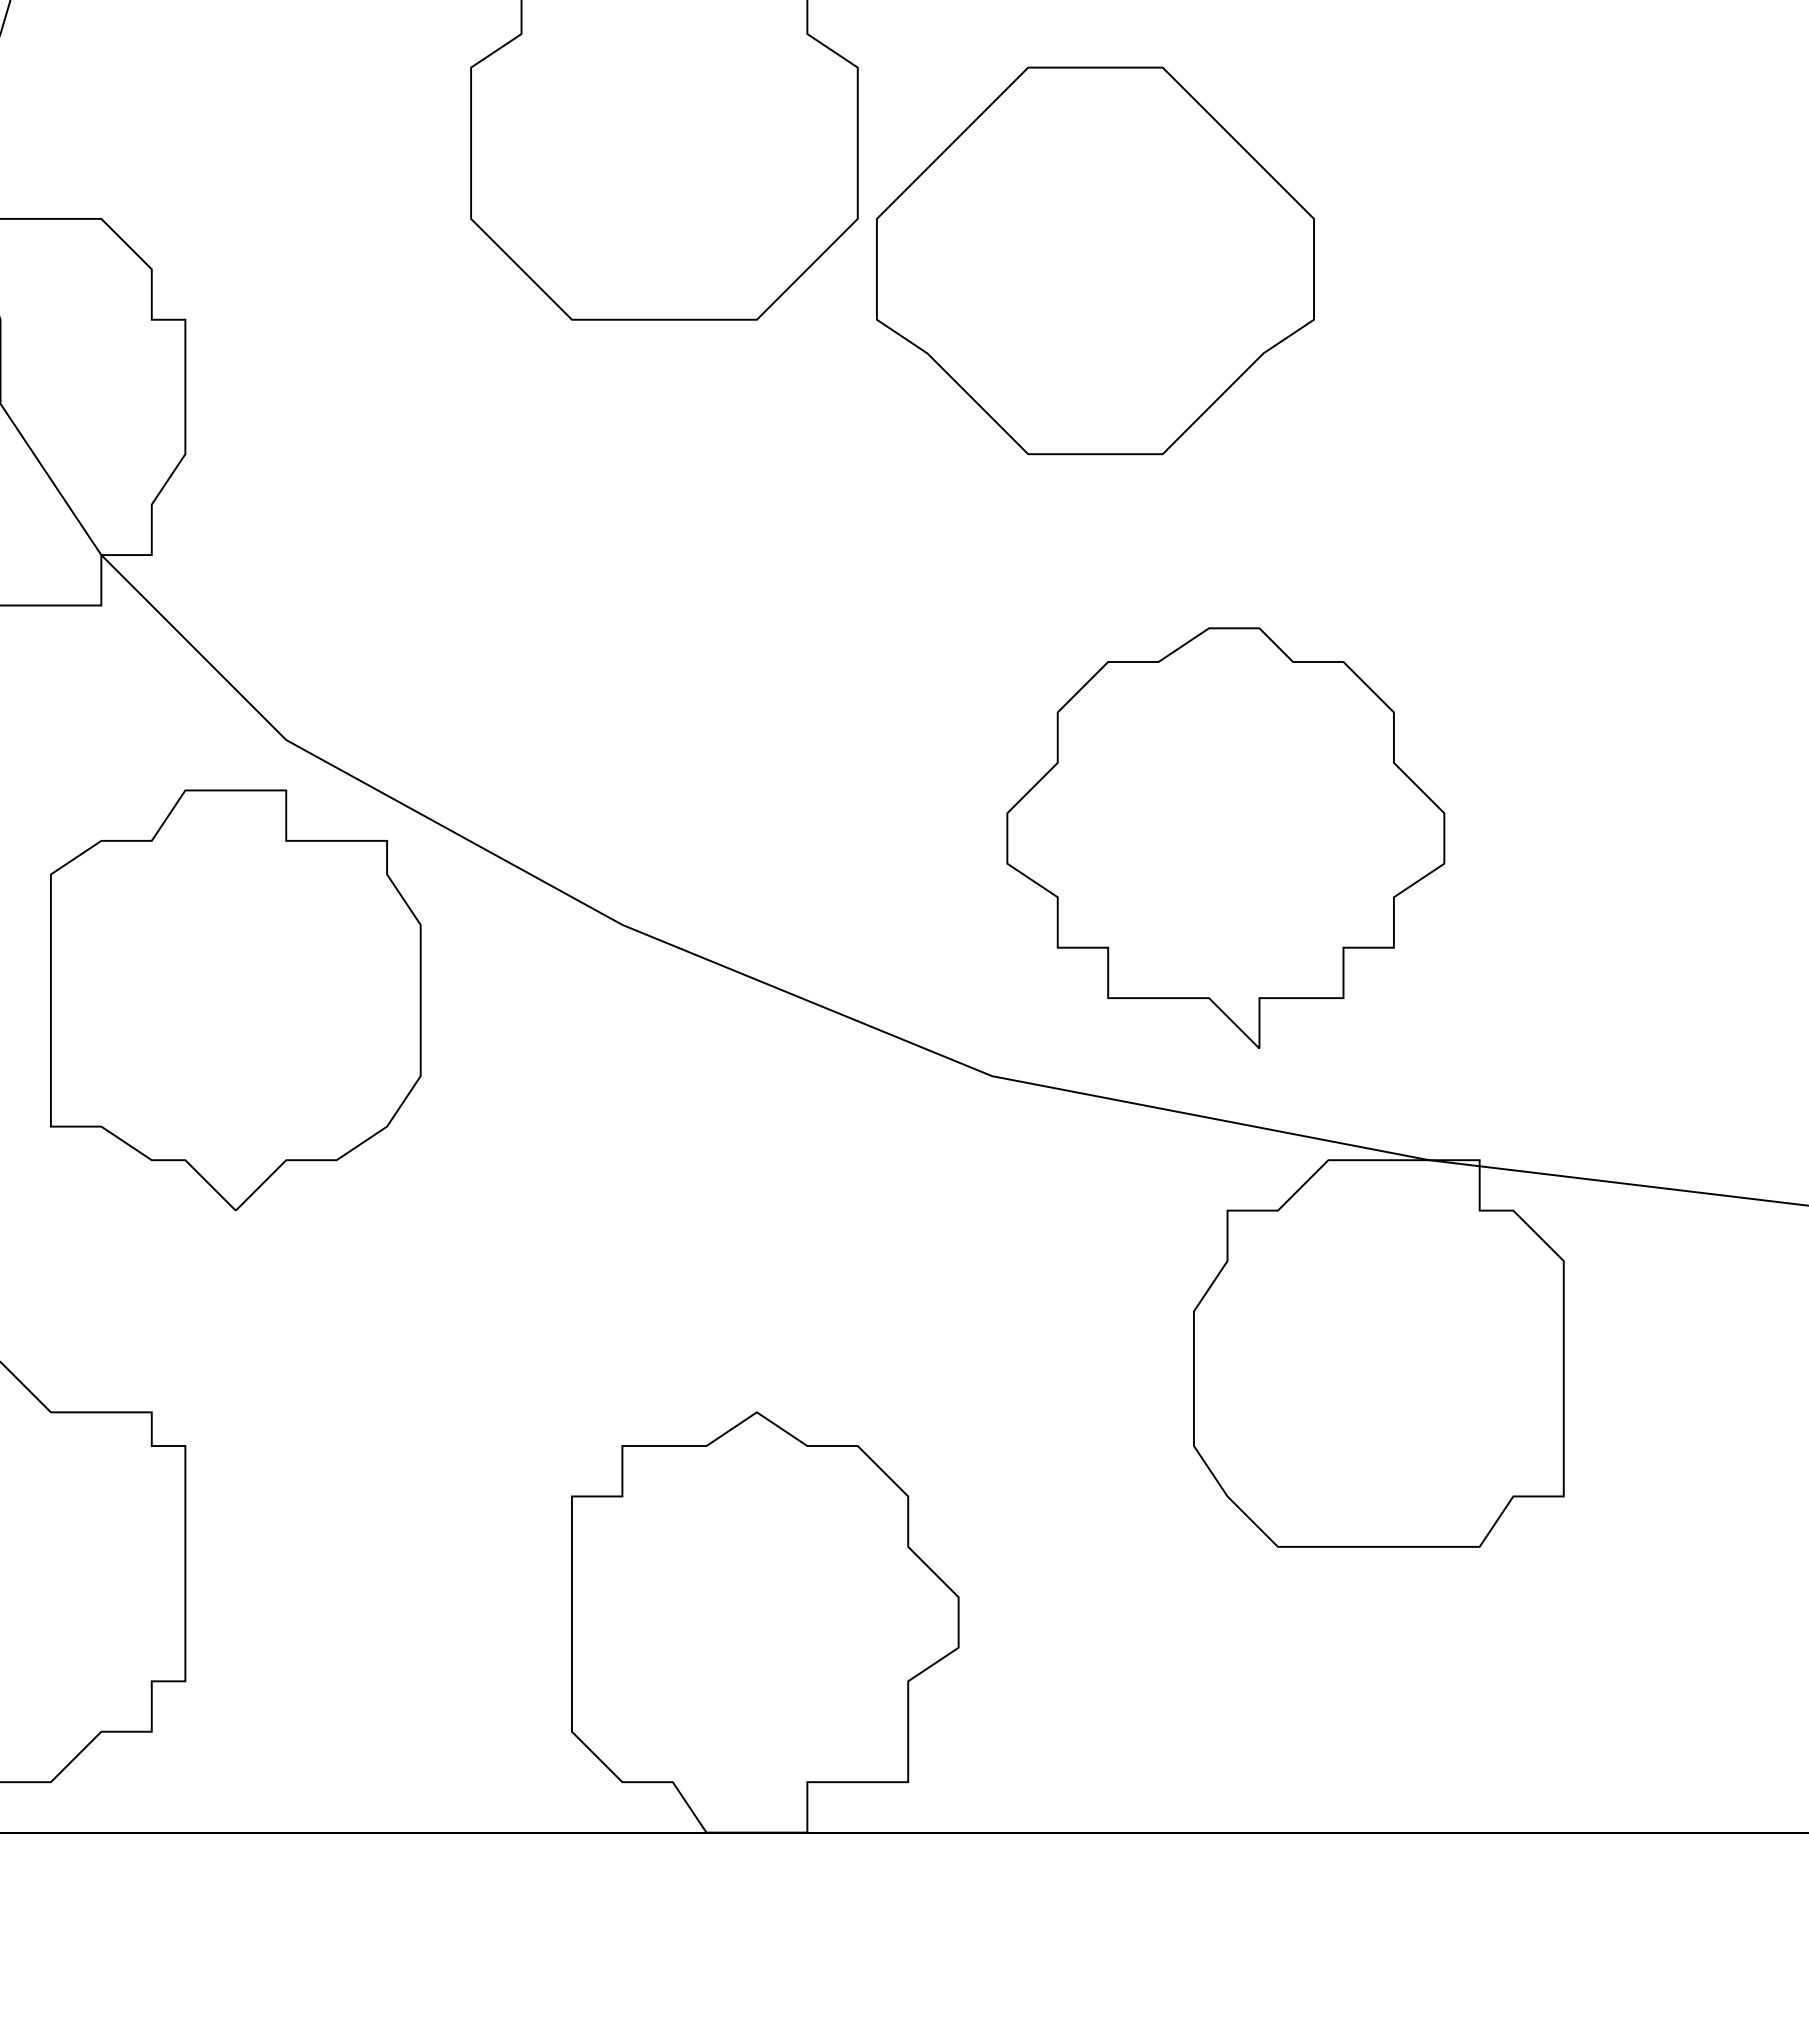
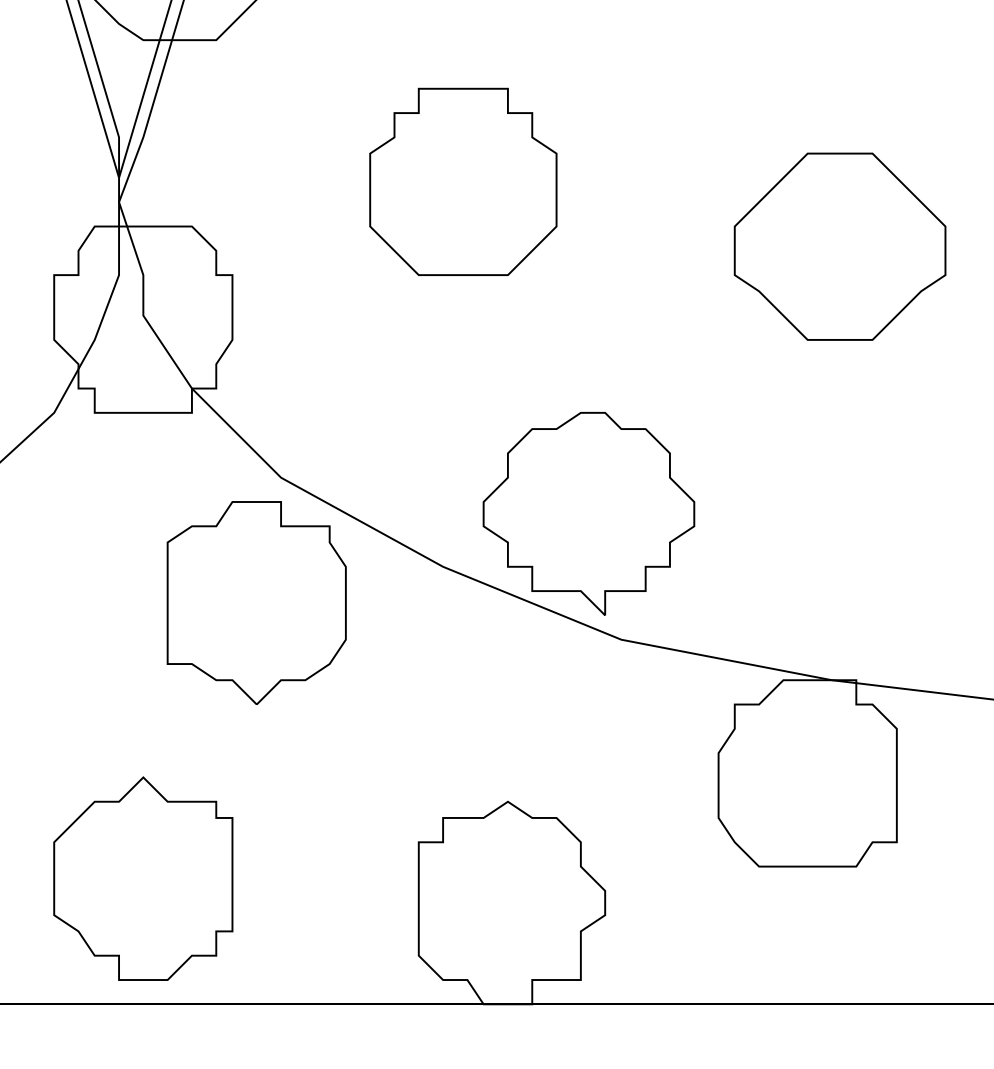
part: (1094, 260) -> (839, 246), moved
part: (1224, 837) -> (588, 513), moved

